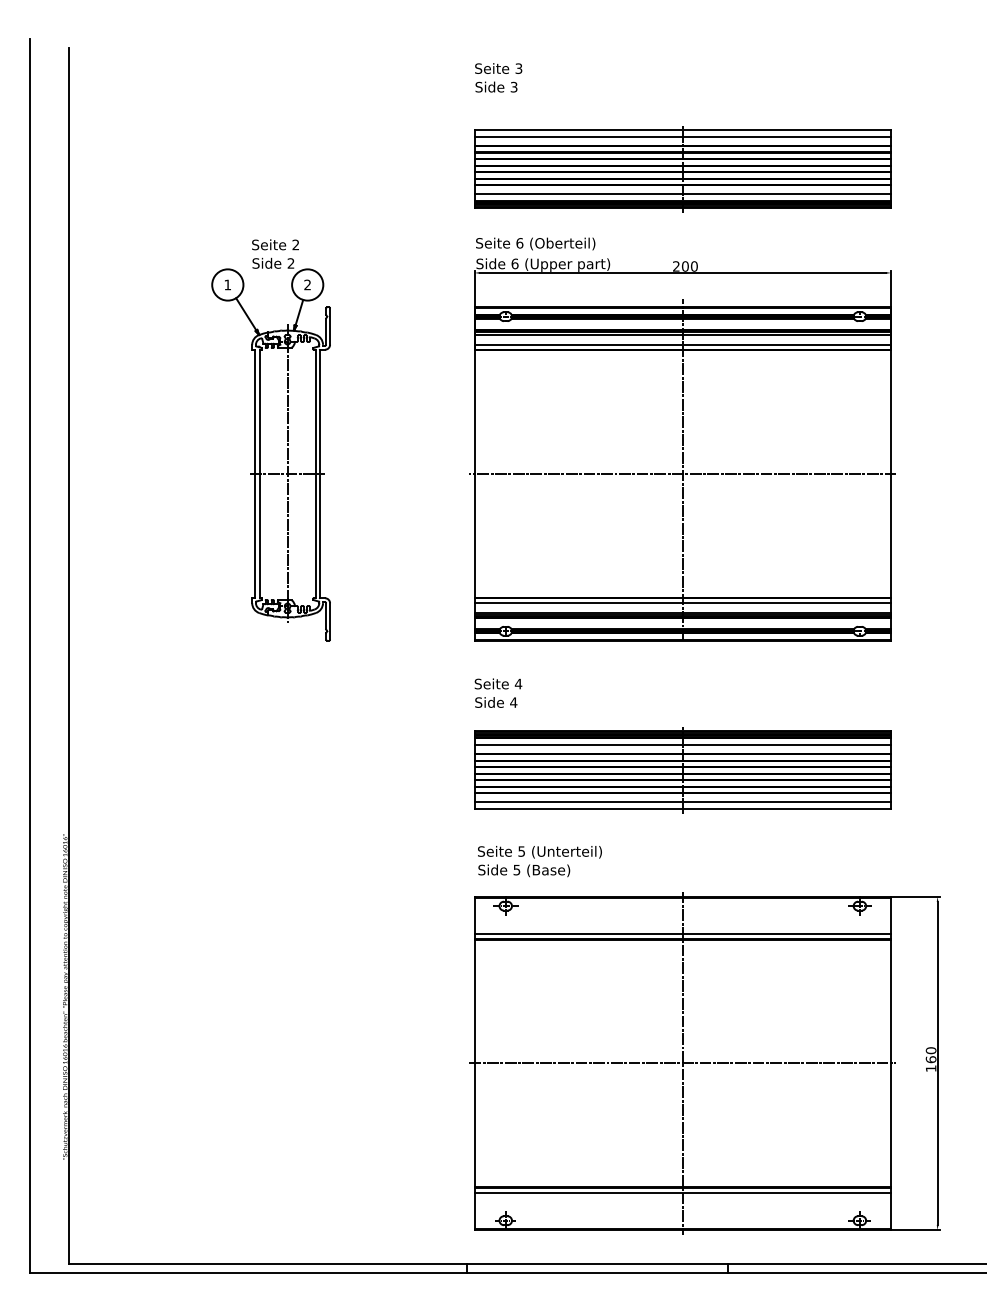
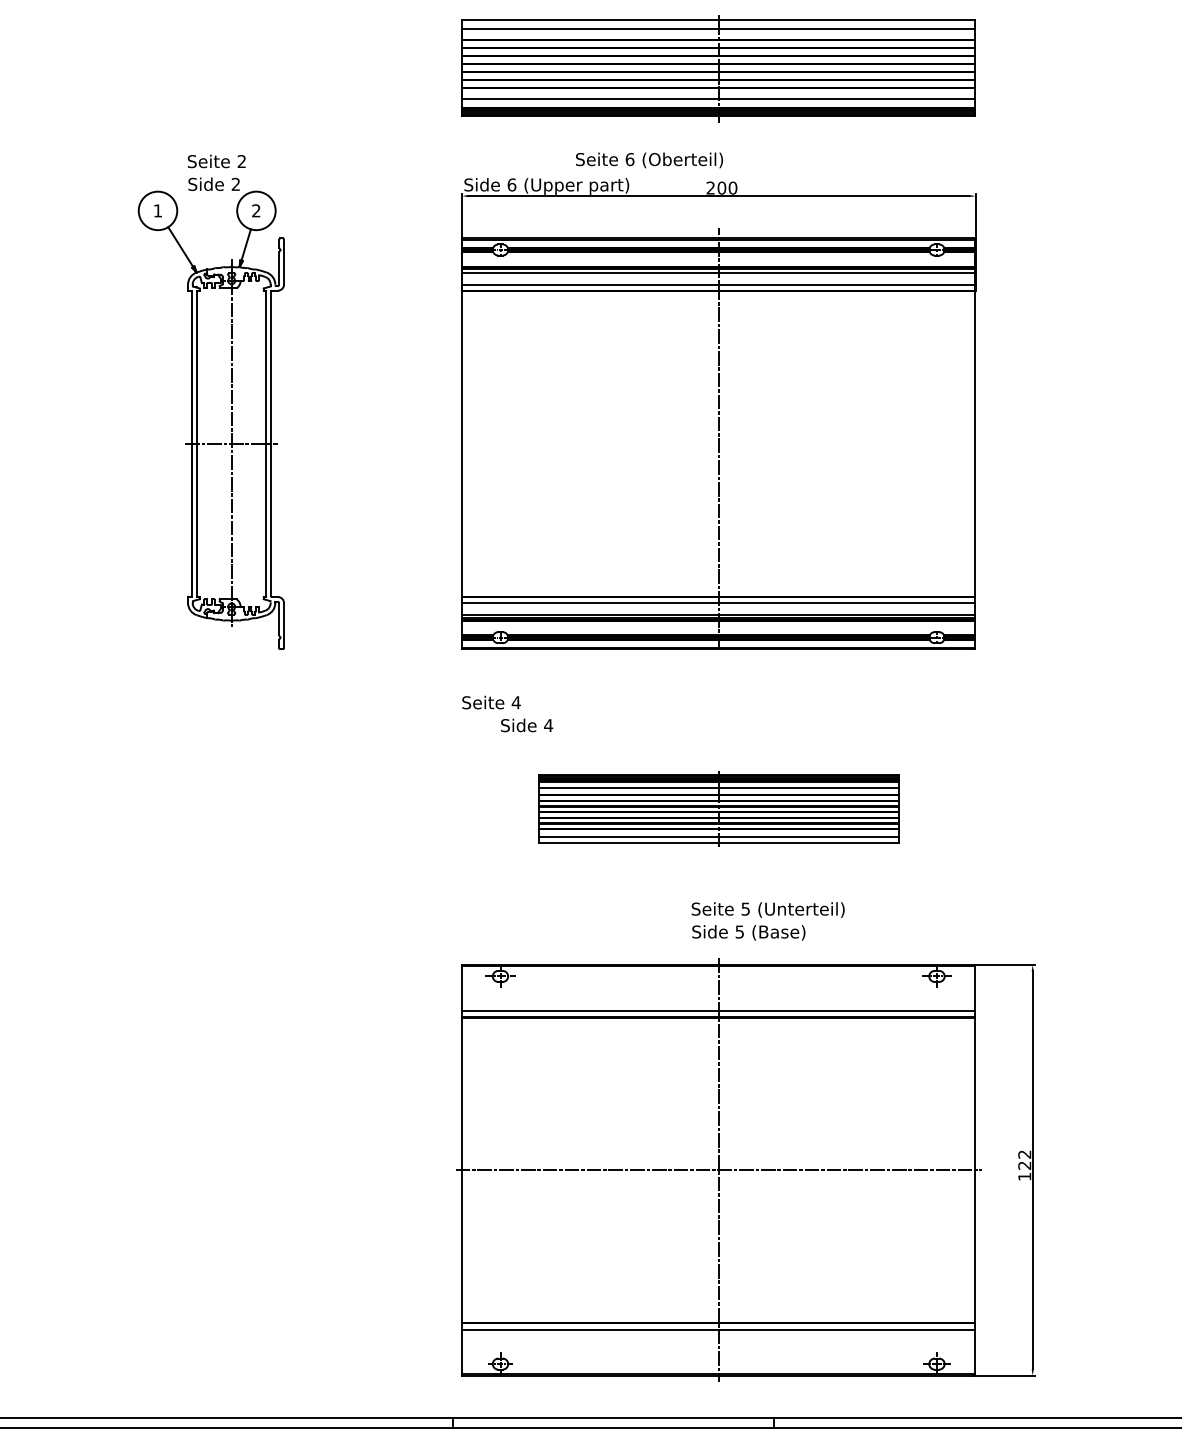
text: (535, 243) -> (649, 159), moved
line: (682, 474) -> (718, 444), removed
text: (496, 702) -> (527, 725), moved
part: (682, 770) -> (718, 809), size x0.7
text: (539, 861) -> (767, 921), moved
text: (930, 1055) -> (1023, 1160), 160 -> 122

